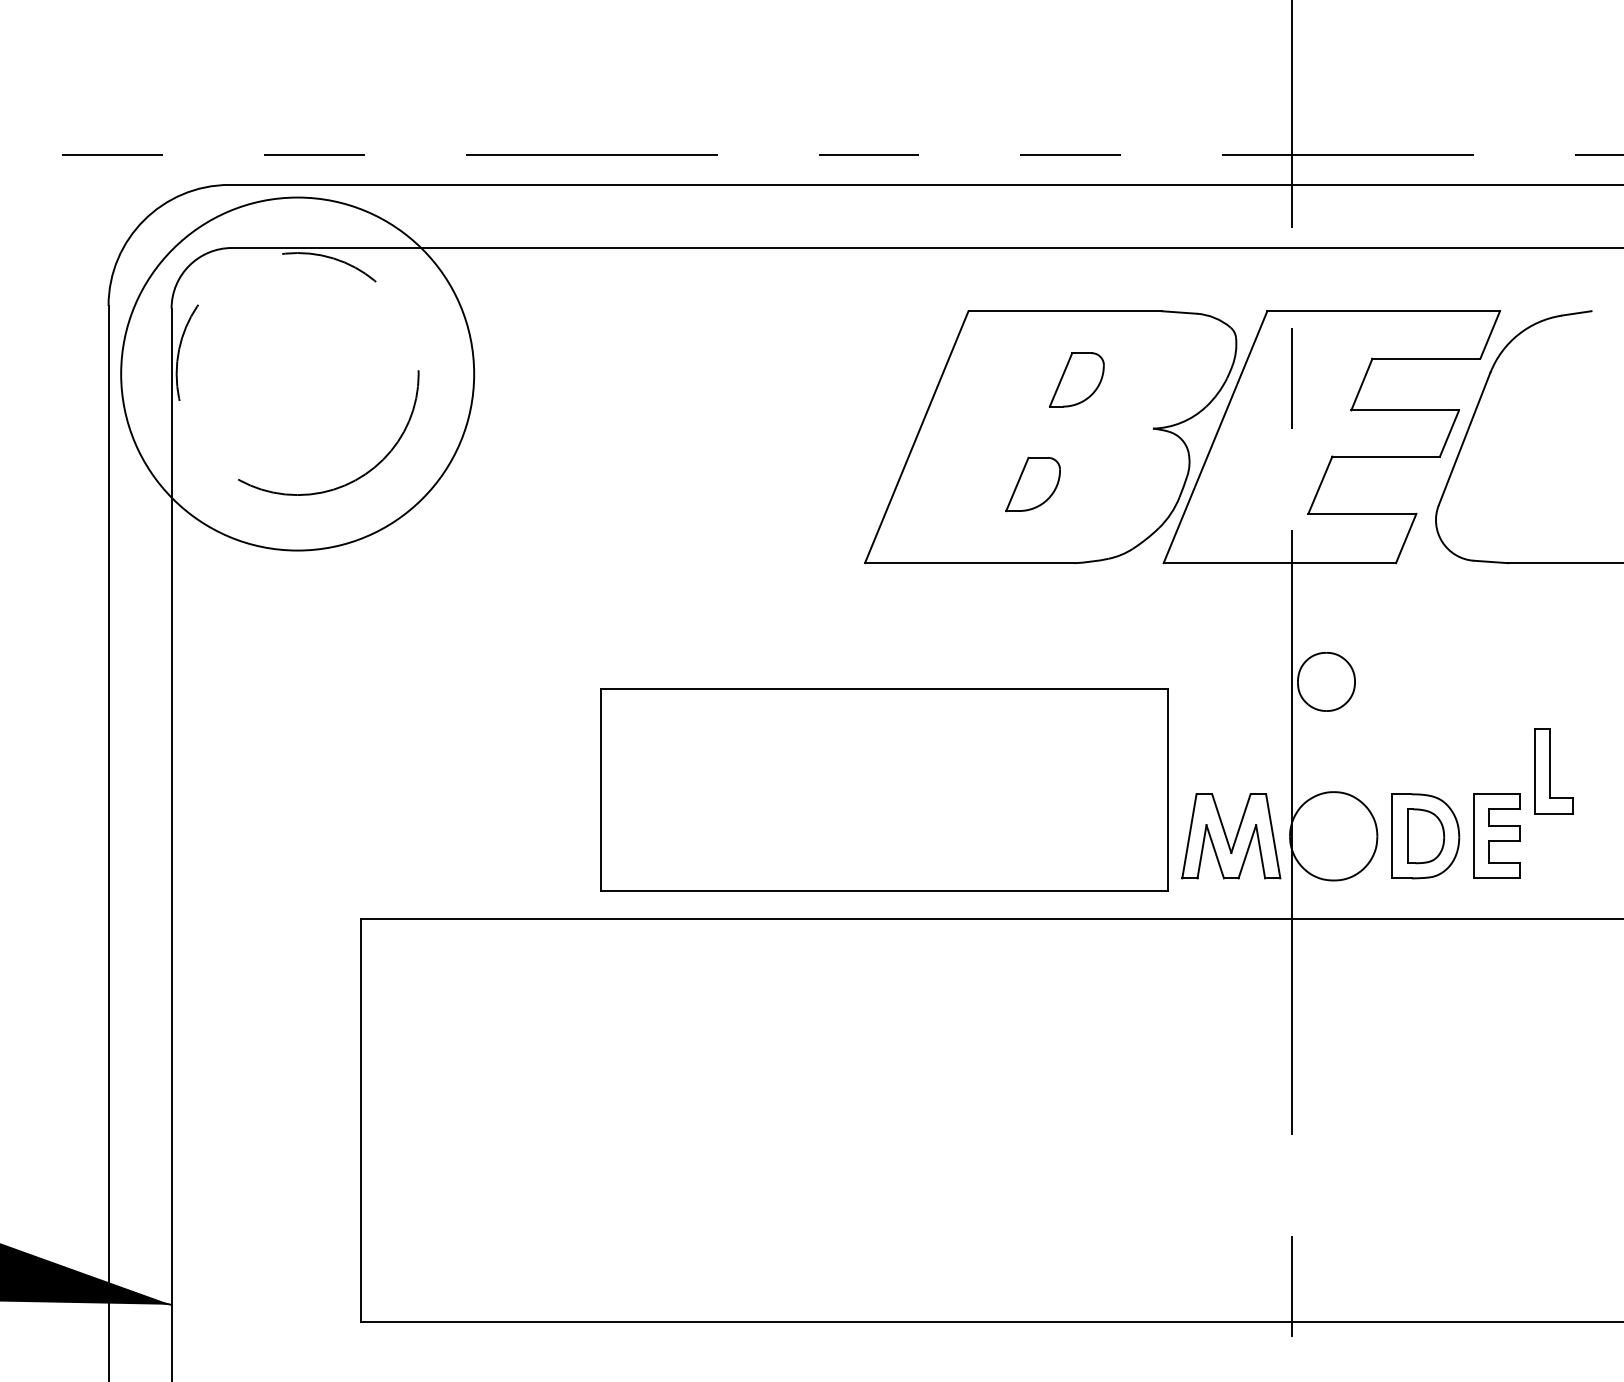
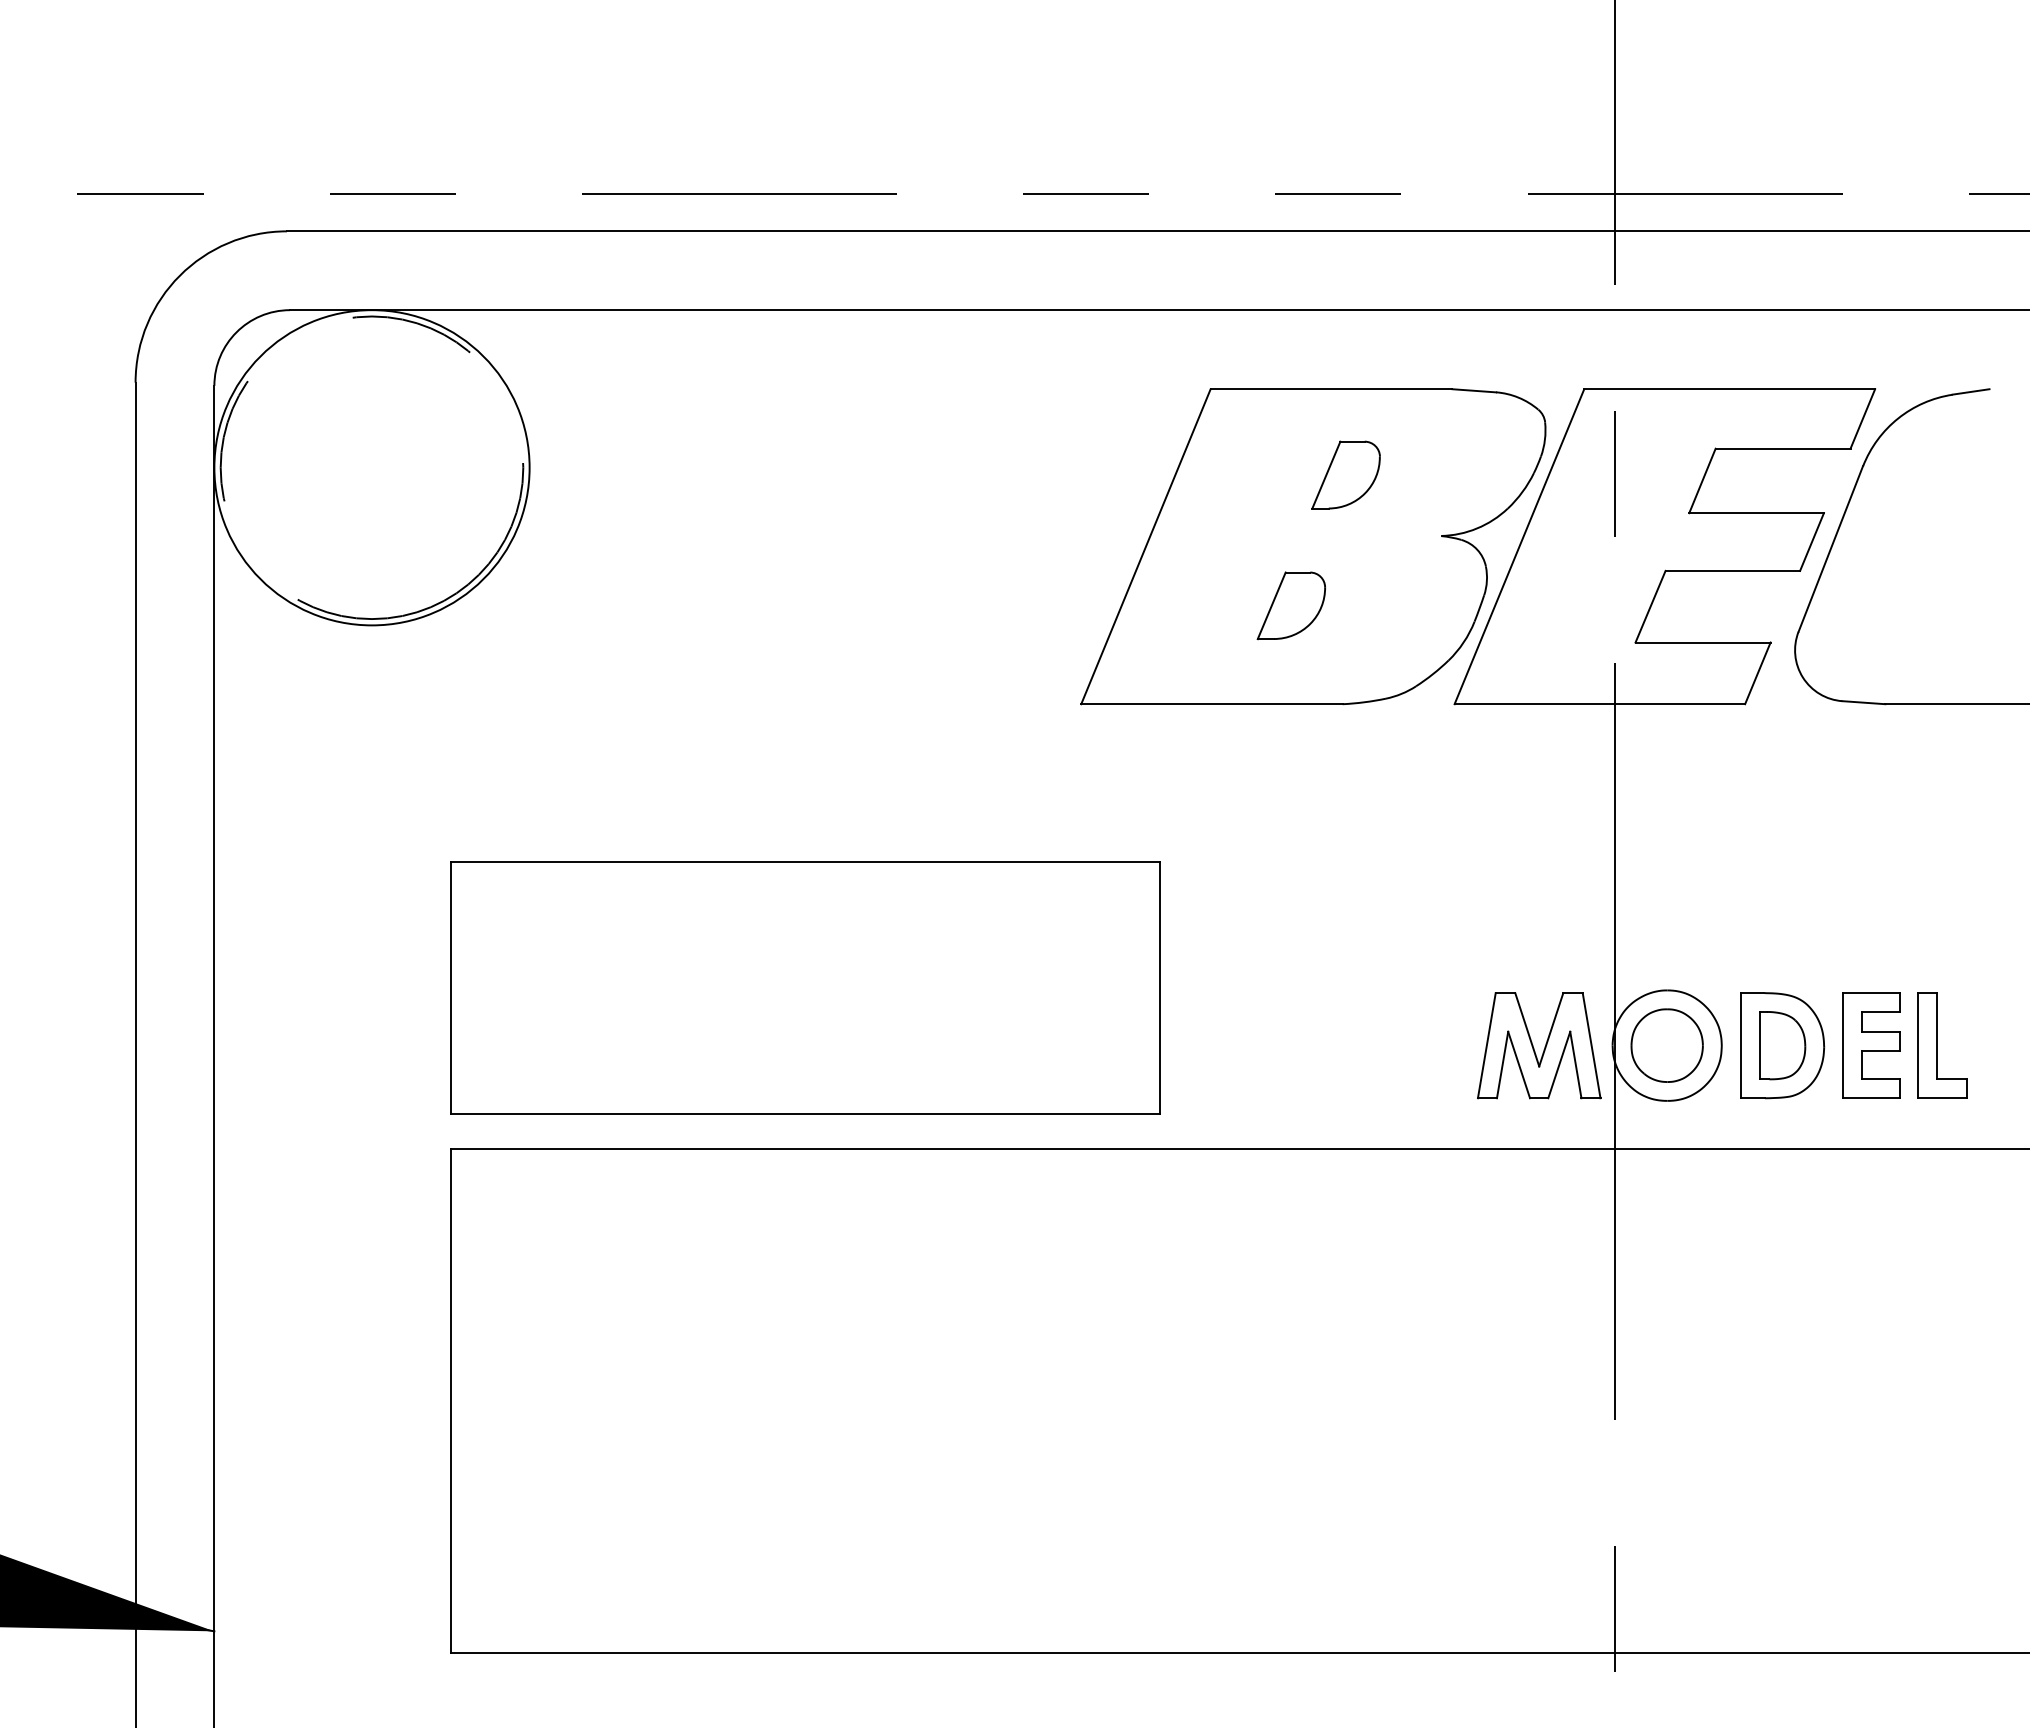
circle: (297, 373) -> (371, 467), size x0.71
part: (1325, 681) -> (1666, 1045), moved
part: (1553, 771) -> (1942, 1045), moved
part: (884, 789) -> (805, 987), moved

